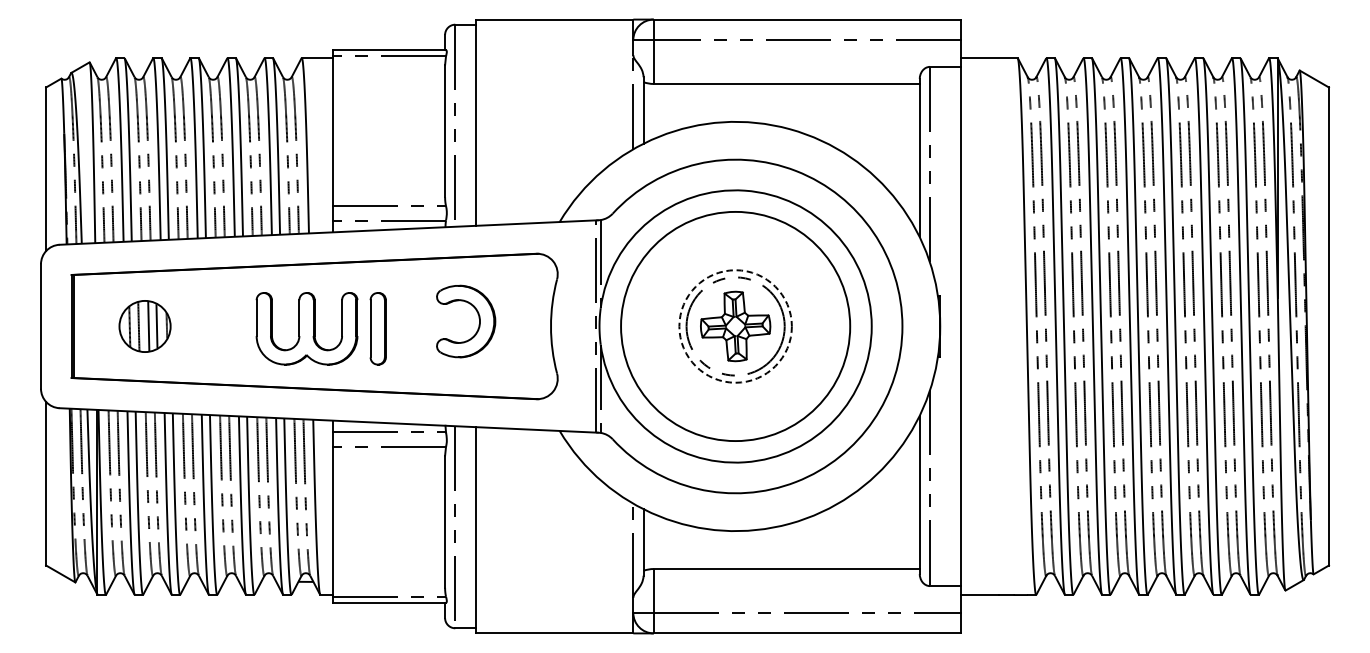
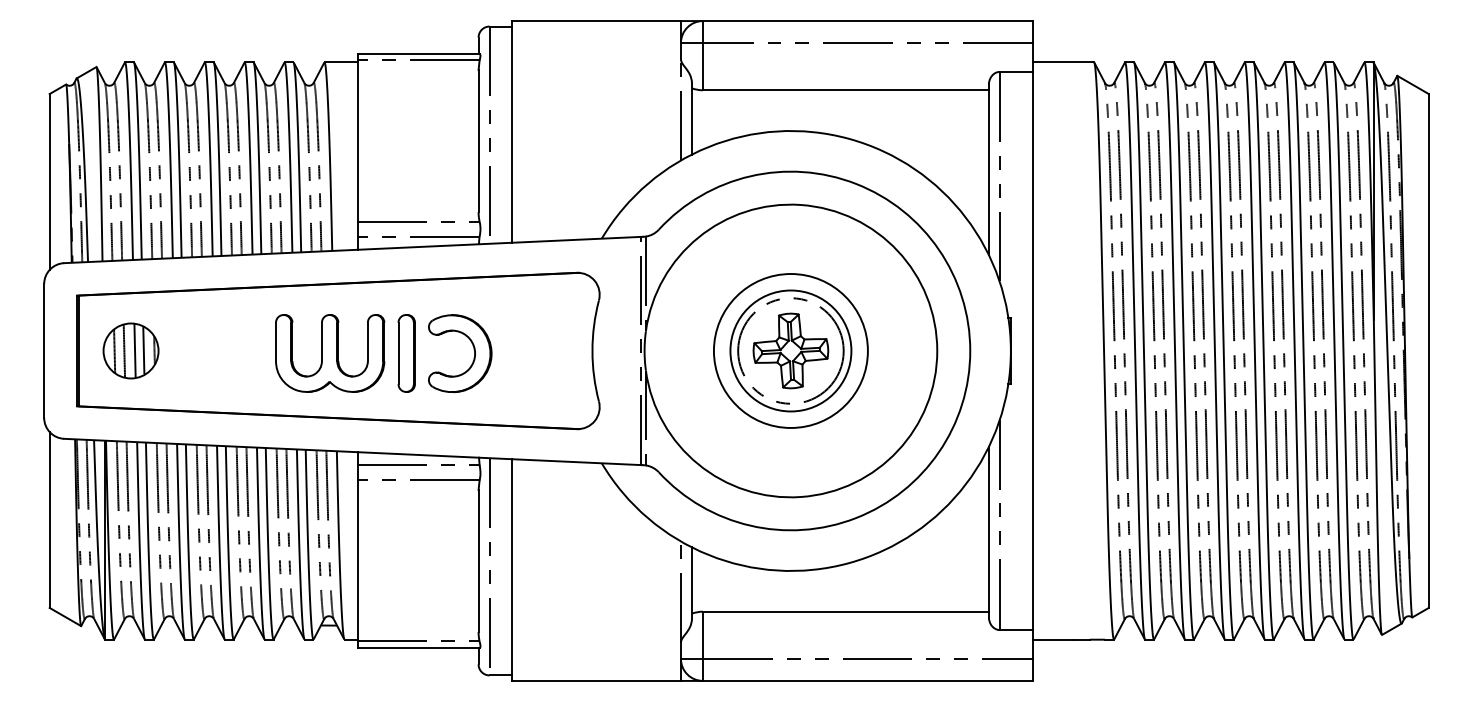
part: (478, 317) -> (473, 349), moved
part: (144, 326) -> (130, 350), moved
circle: (735, 326) -> (790, 350), dashed -> solid
circle: (735, 326) -> (790, 350), size x0.62

